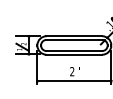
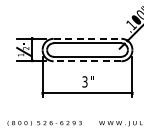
line: (74, 35) -> (87, 38), solid -> dashed
line: (74, 54) -> (87, 61), solid -> dashed
text: (71, 72) -> (84, 82), 2 -> 3

